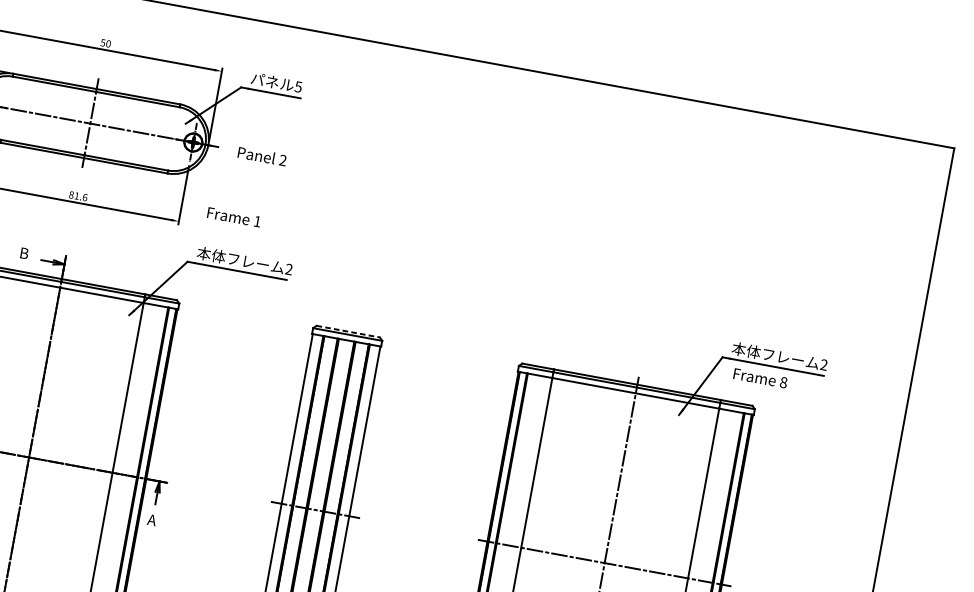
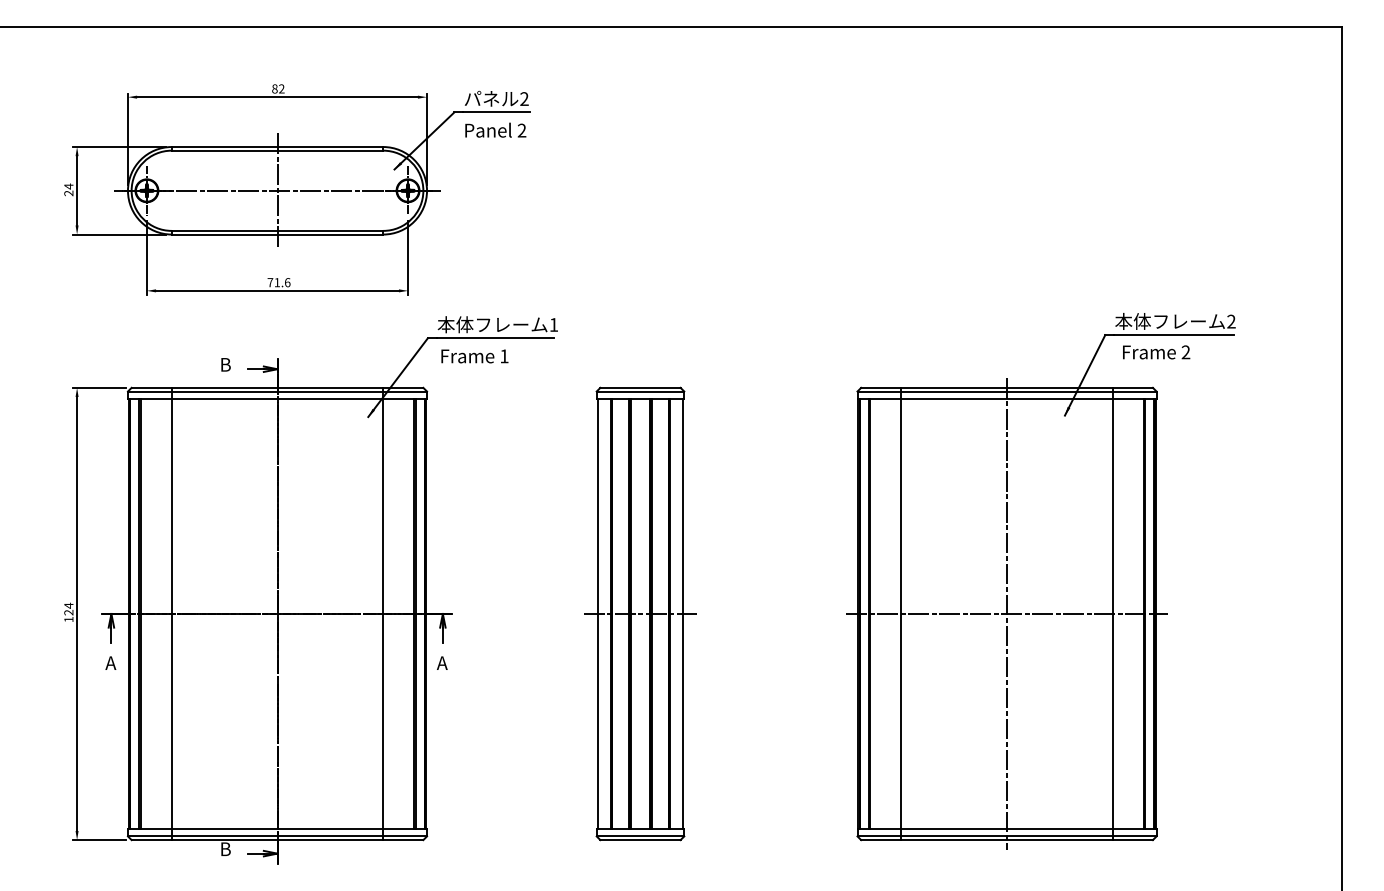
text: (105, 43) -> (278, 88), 50 -> 82
text: (298, 87) -> (524, 99), 5 -> 2
text: (262, 155) -> (495, 129), moved
text: (71, 194) -> (270, 282), 81.6 -> 71.6
text: (233, 217) -> (474, 356), moved
text: (288, 269) -> (553, 324), 2 -> 1
line: (348, 331) -> (640, 387), dashed -> solid
text: (783, 382) -> (1185, 352), 8 -> 2

